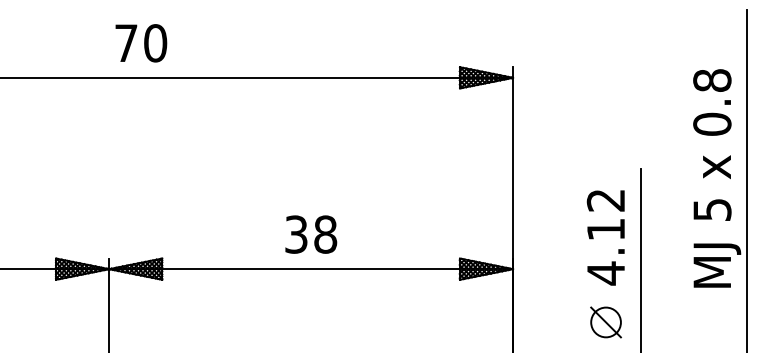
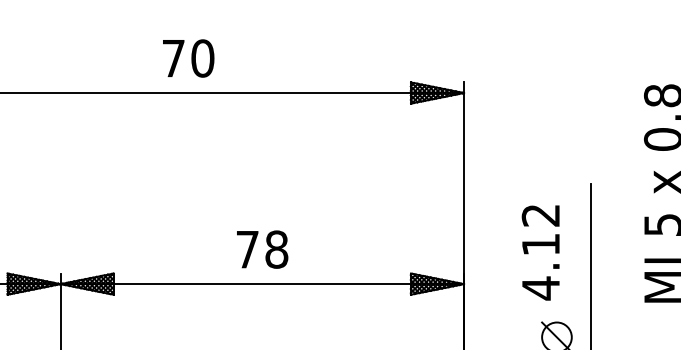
text: (141, 43) -> (188, 58), moved
text: (296, 234) -> (247, 249), 38 -> 78
text: (605, 237) -> (540, 252), moved

